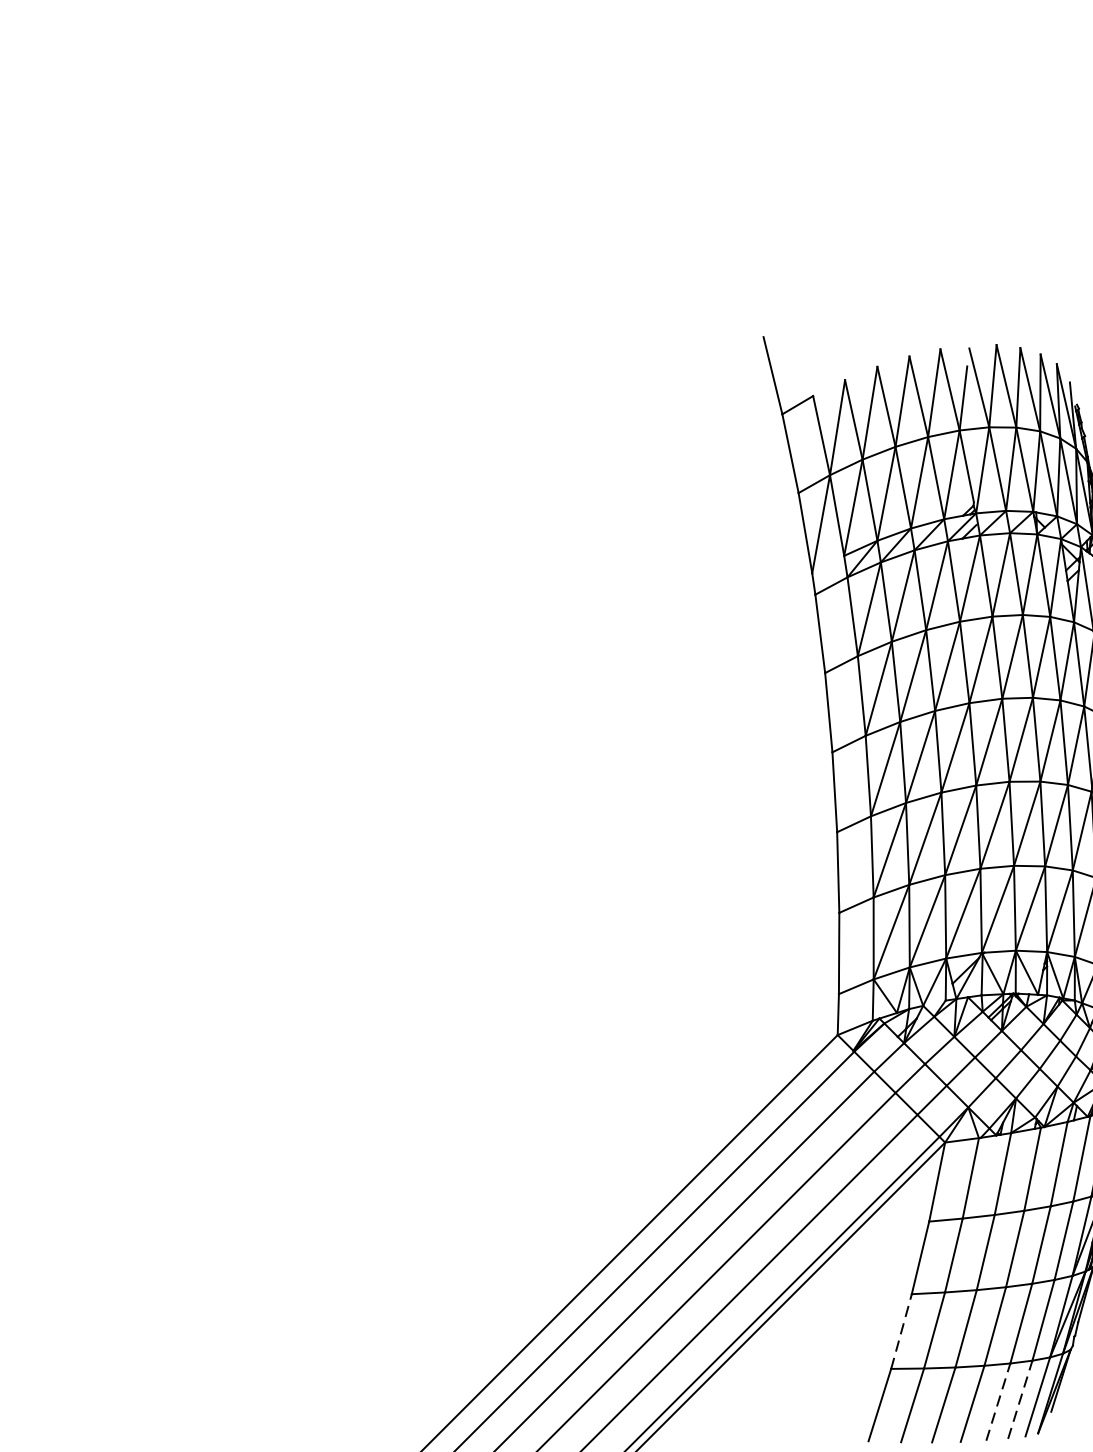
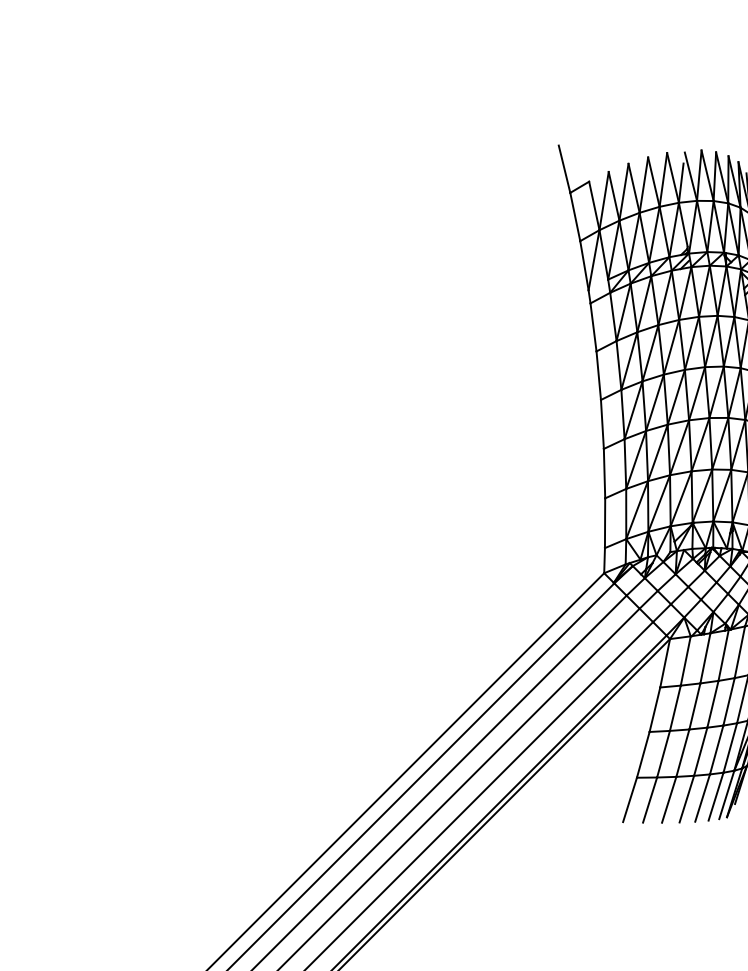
line: (901, 1330) -> (643, 754), dashed -> solid
line: (1020, 1399) -> (716, 796), dashed -> solid
line: (998, 1402) -> (702, 798), dashed -> solid

